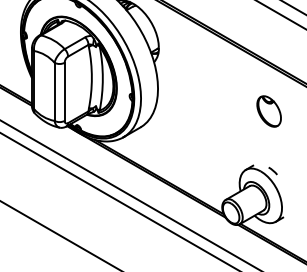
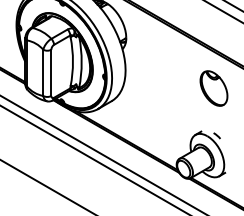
part: (268, 111) -> (213, 88), size x1.43

